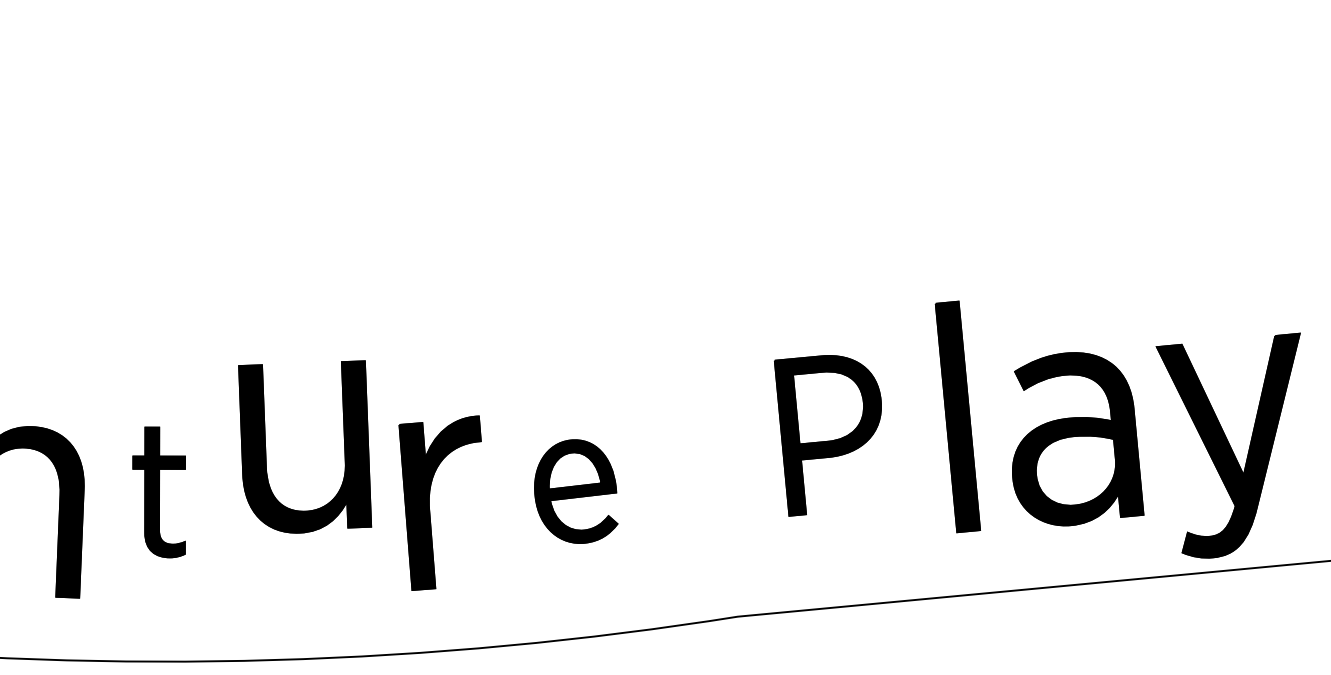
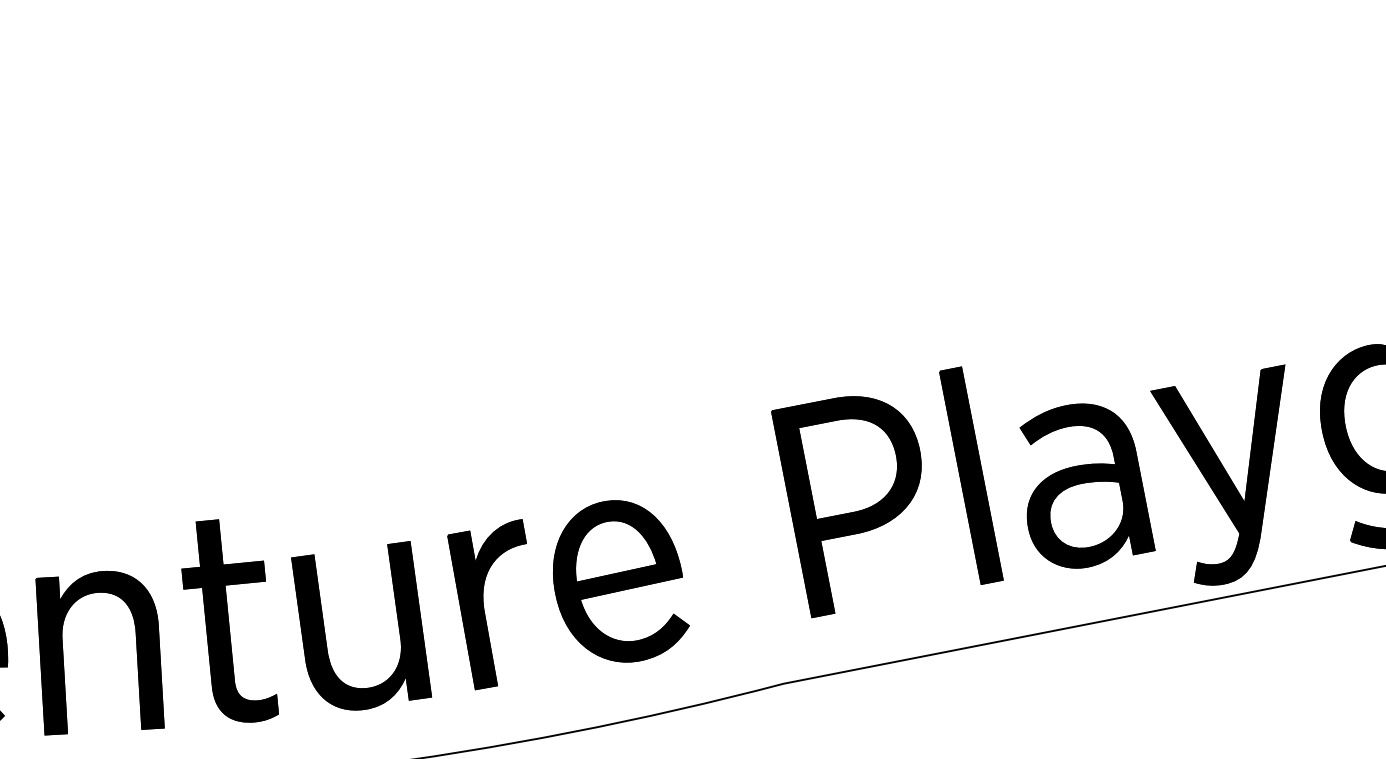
part: (822, 437) -> (846, 507), size x1.43
part: (343, 443) -> (397, 621), moved
part: (159, 491) -> (229, 620), size x1.67
part: (577, 491) -> (621, 581), size x1.67

